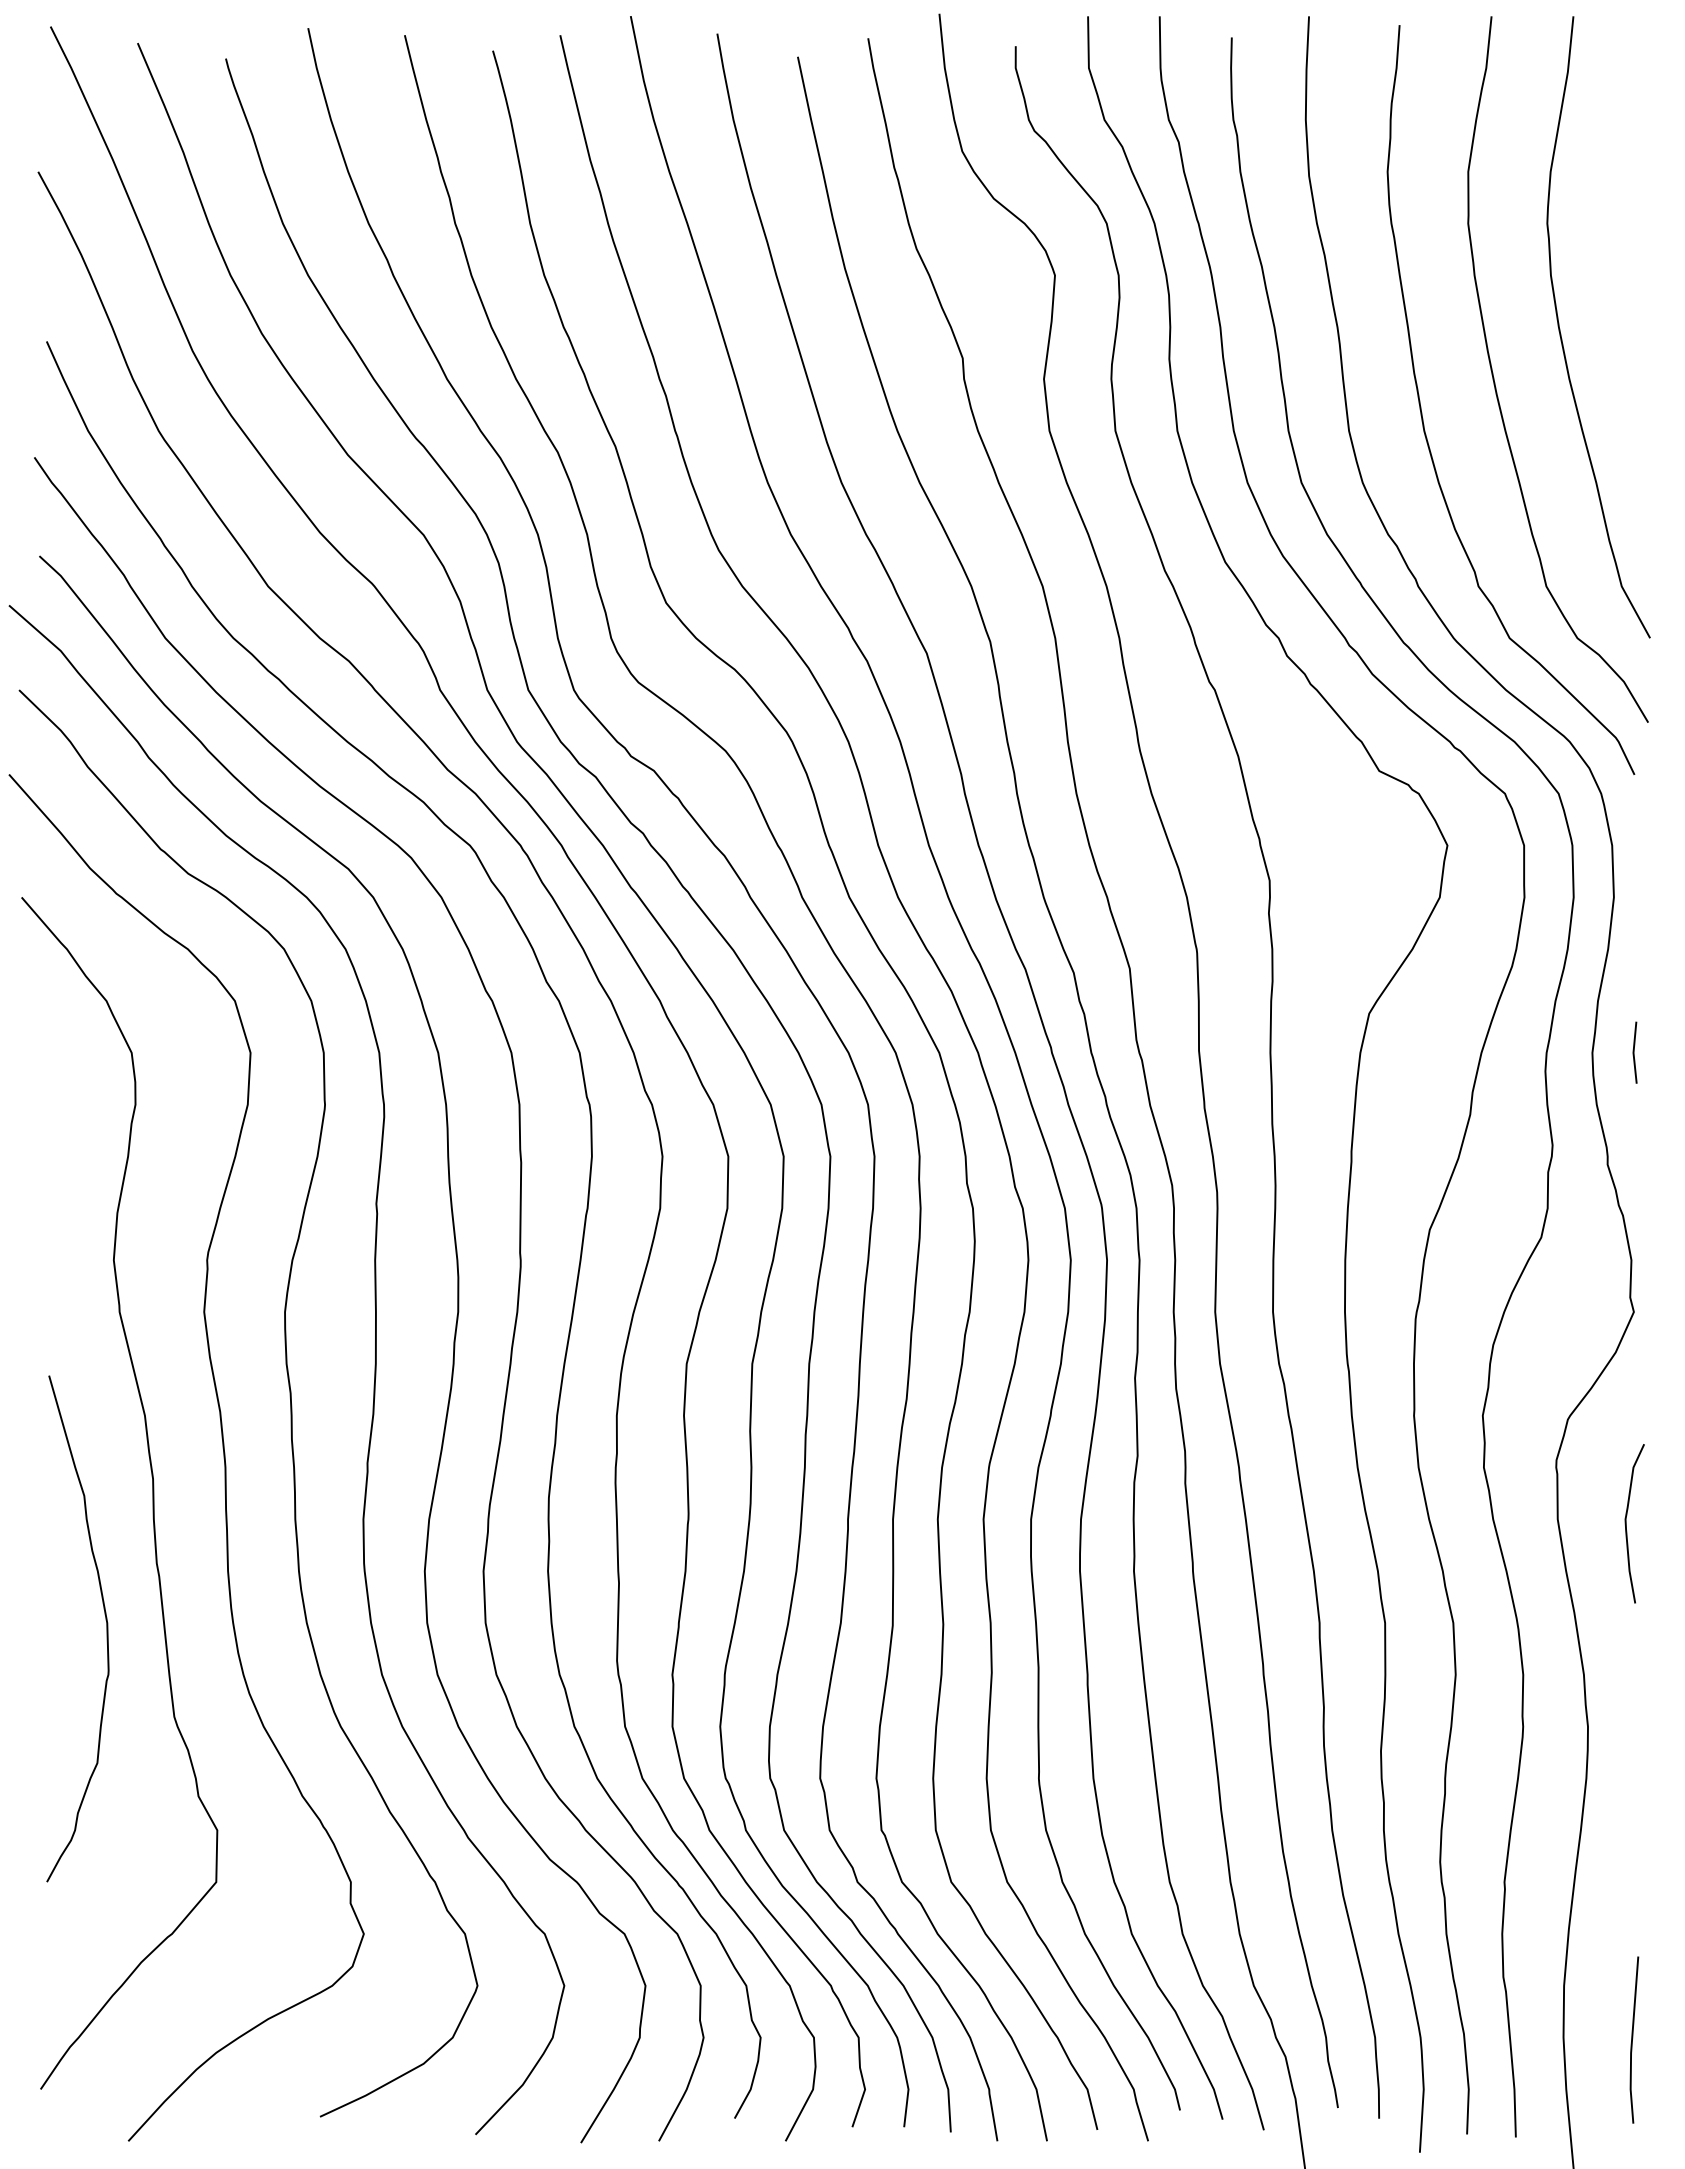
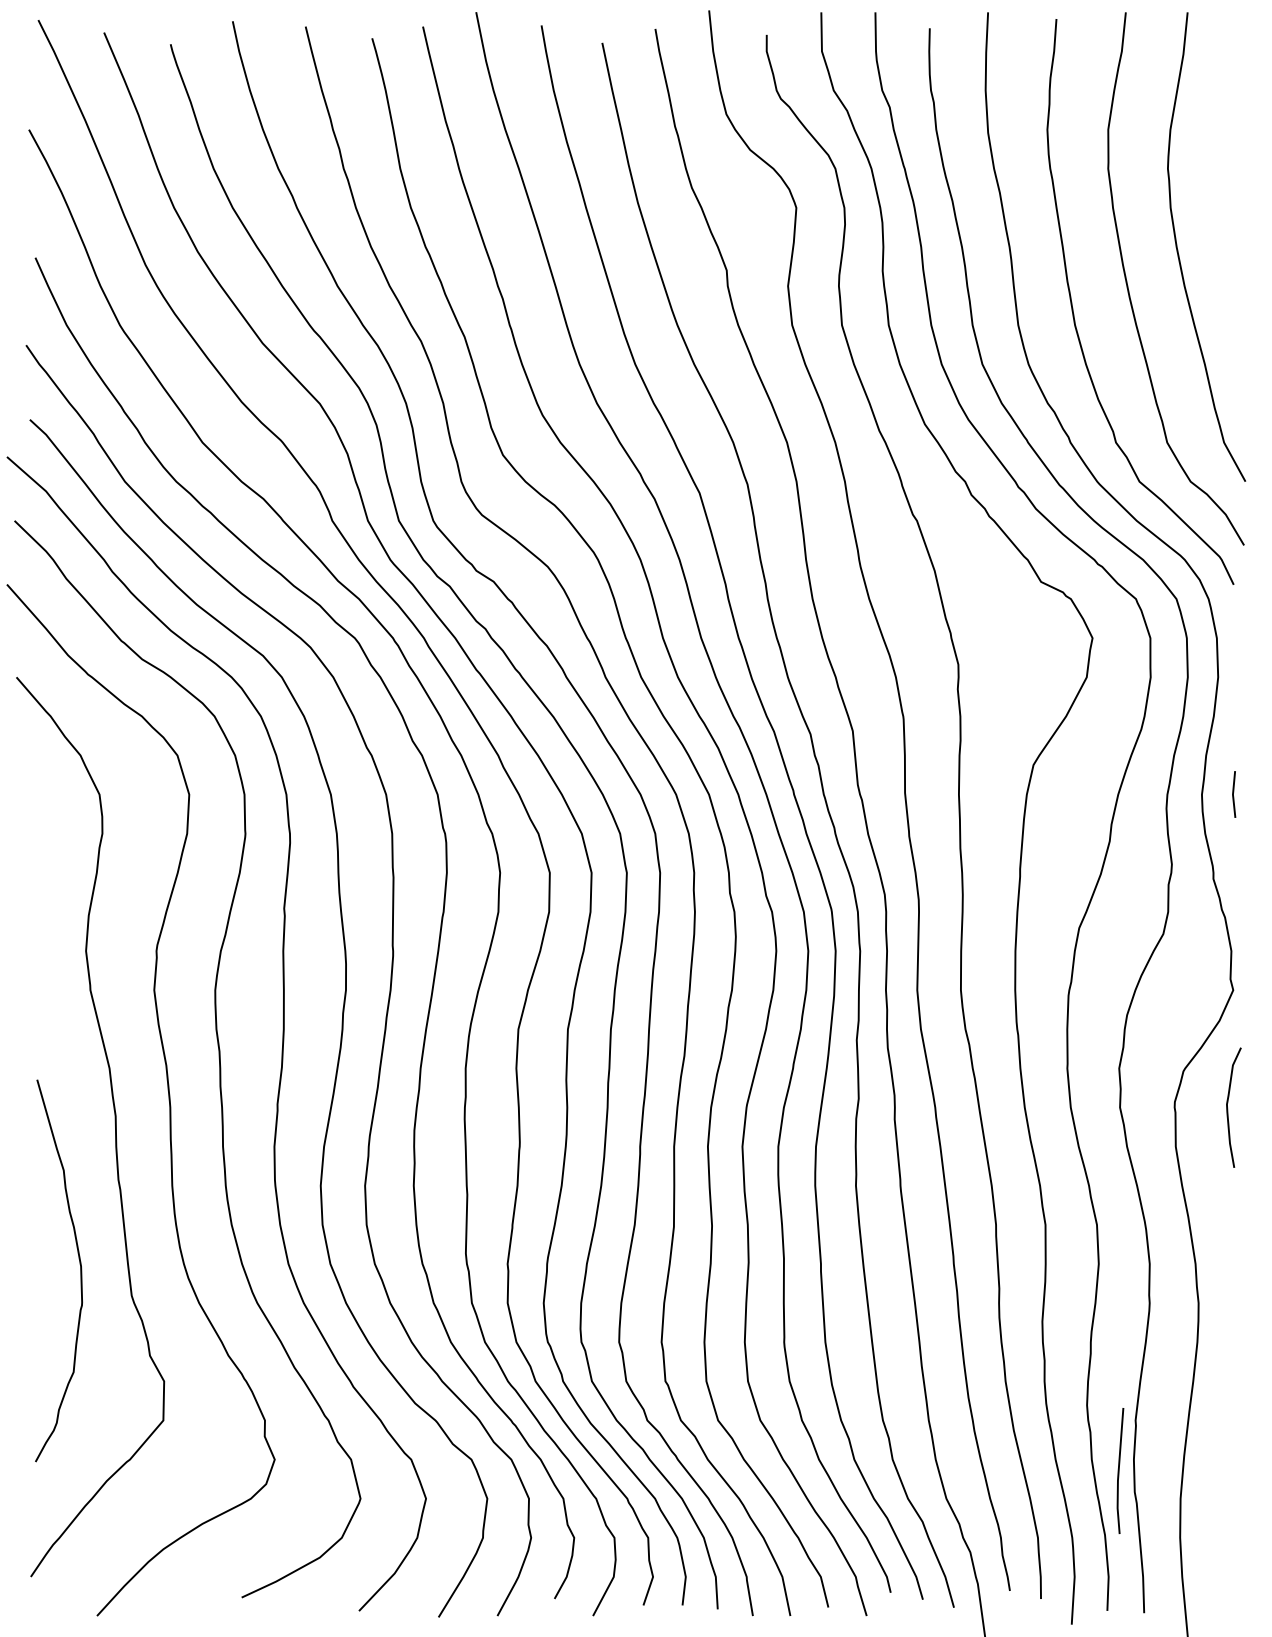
curve: (1626, 1523) -> (1227, 1107), moved
curve: (106, 1628) -> (80, 1270), moved
line: (1633, 2038) -> (1119, 1469), moved

